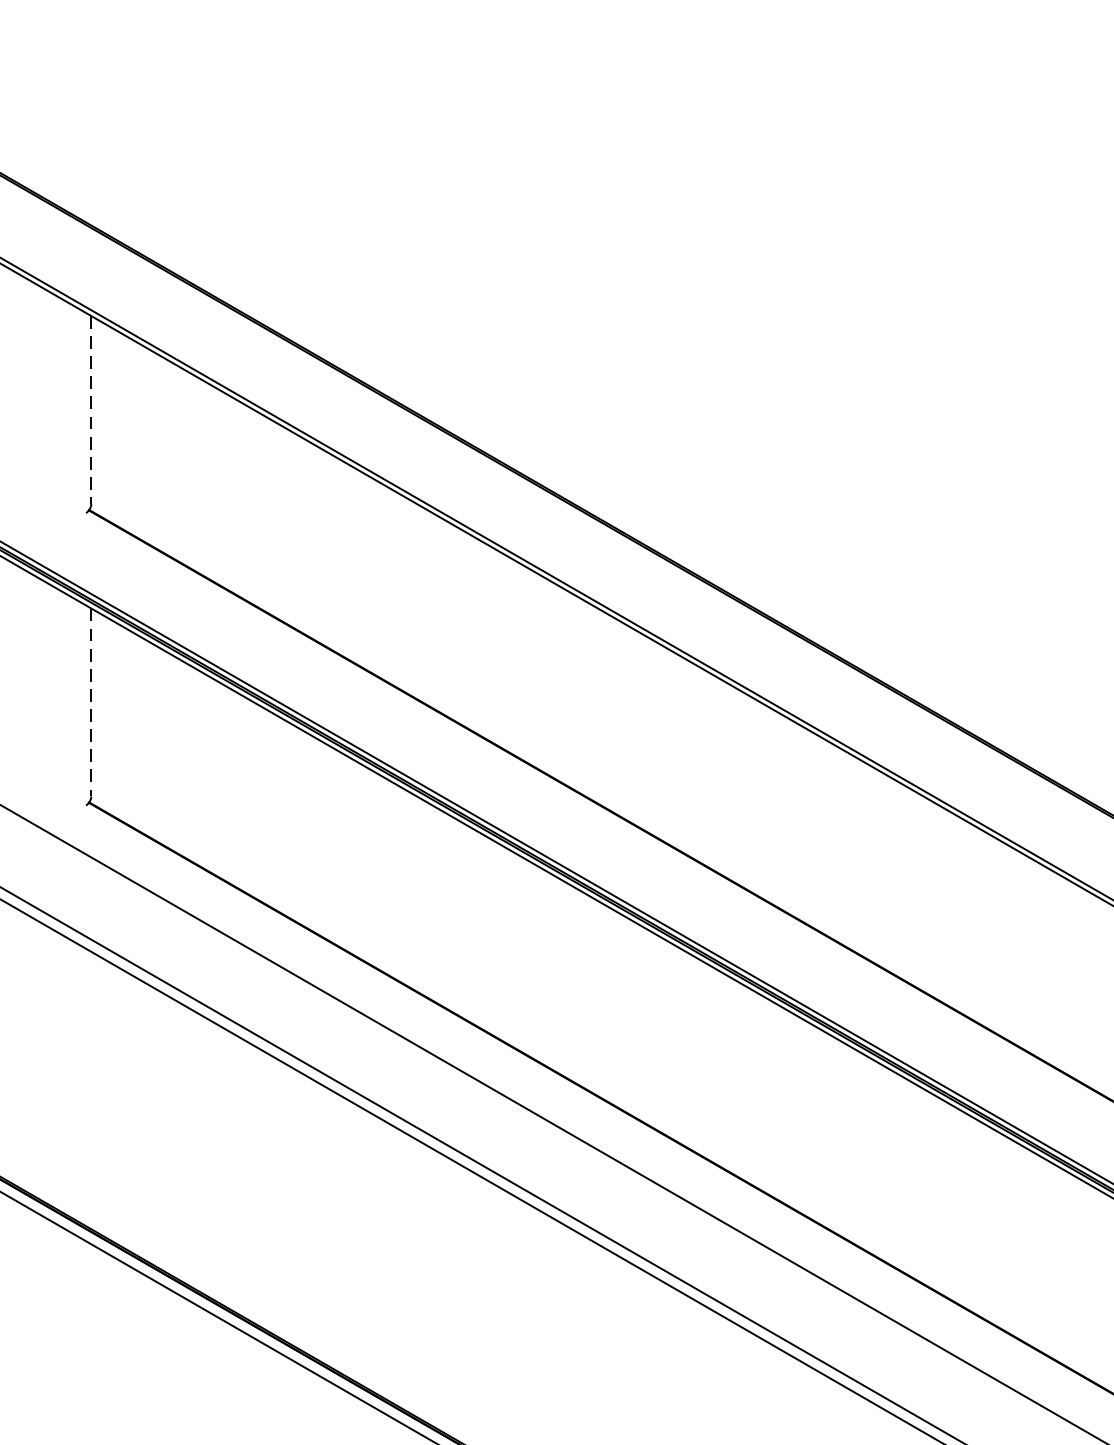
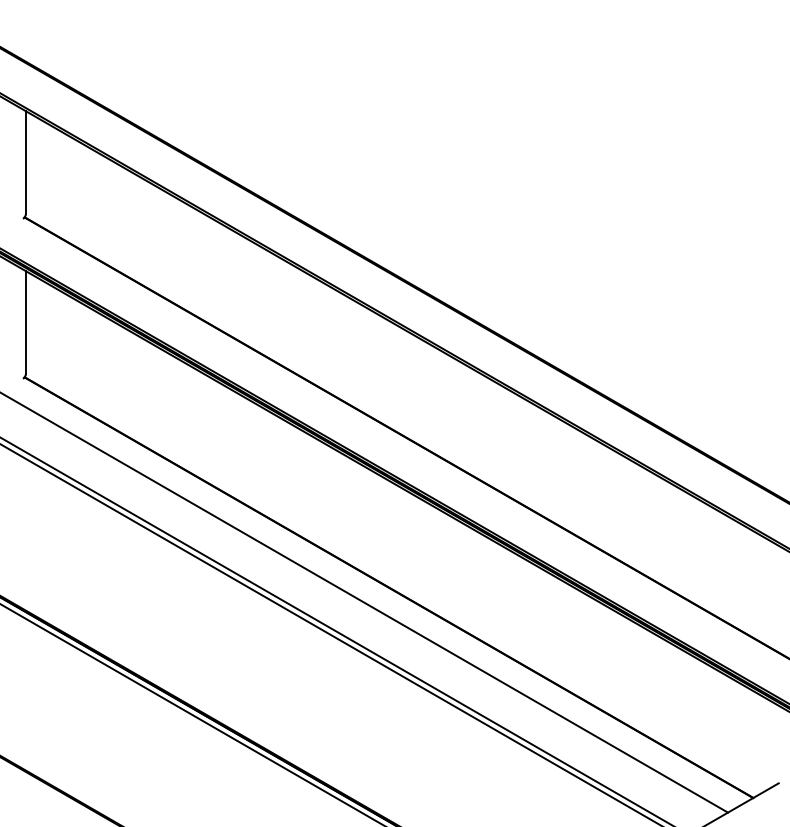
line: (90, 411) -> (25, 163), dashed -> solid
line: (90, 704) -> (25, 323), dashed -> solid

